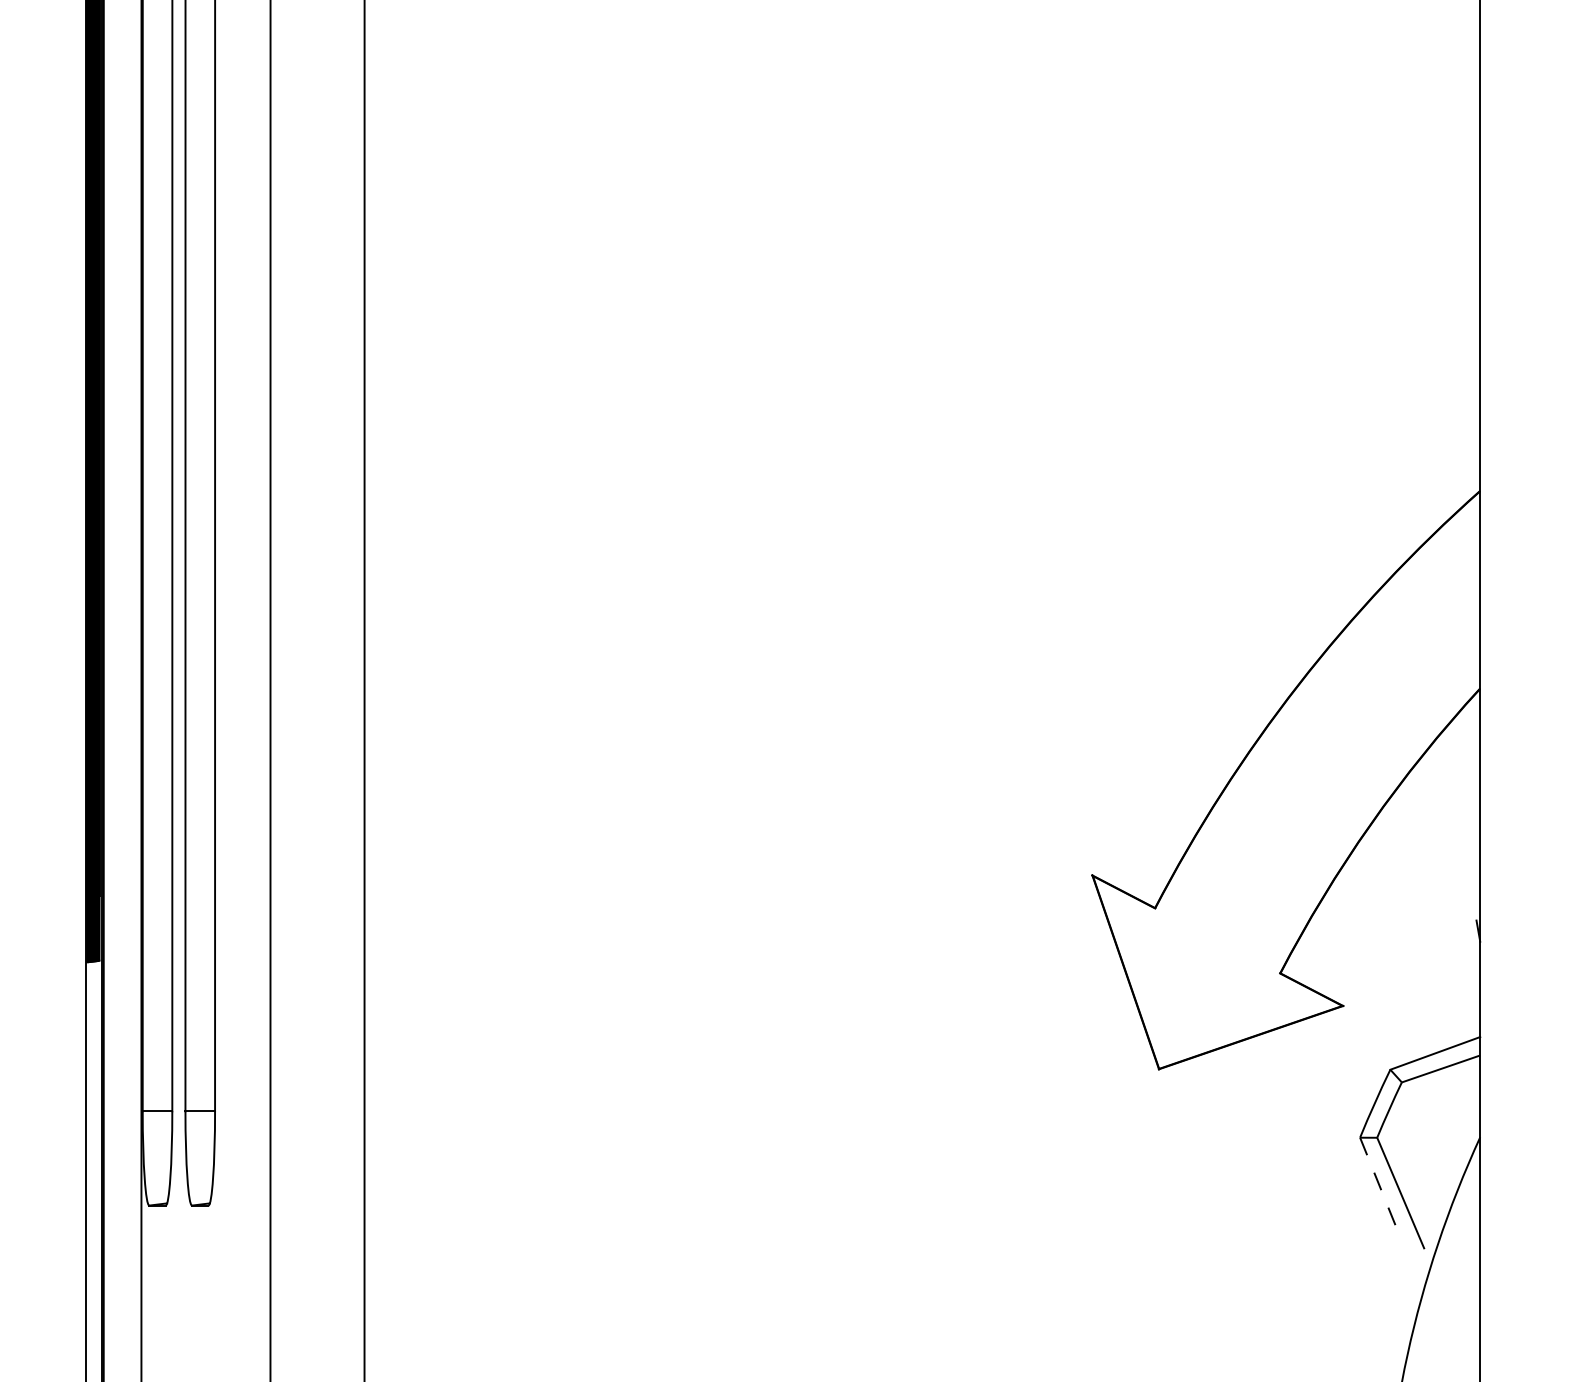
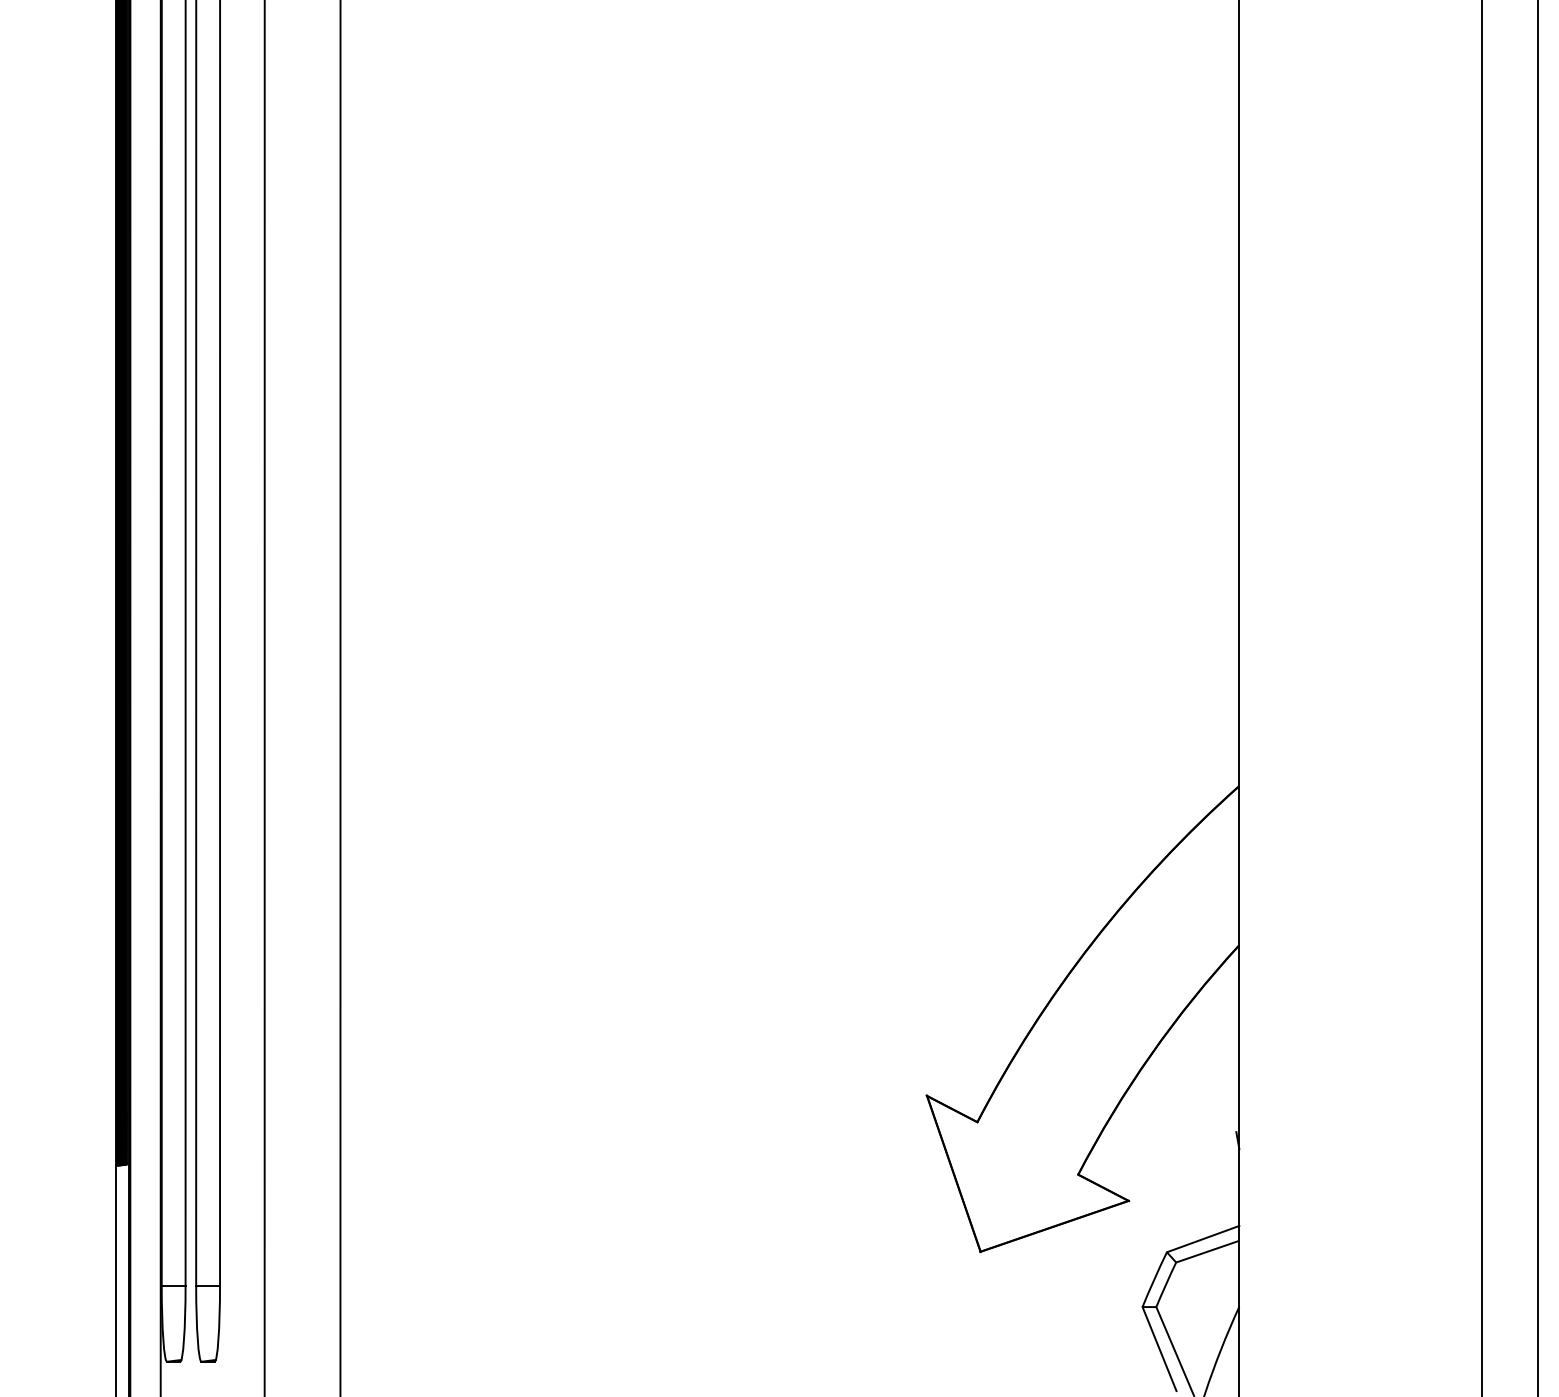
line: (1381, 1190) -> (1159, 1349), dashed -> solid

